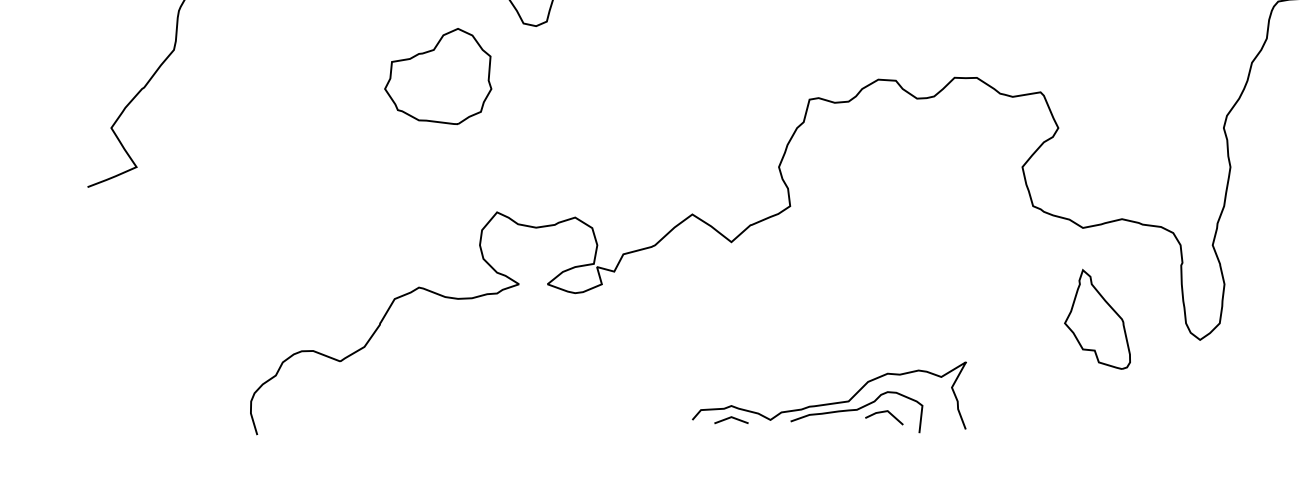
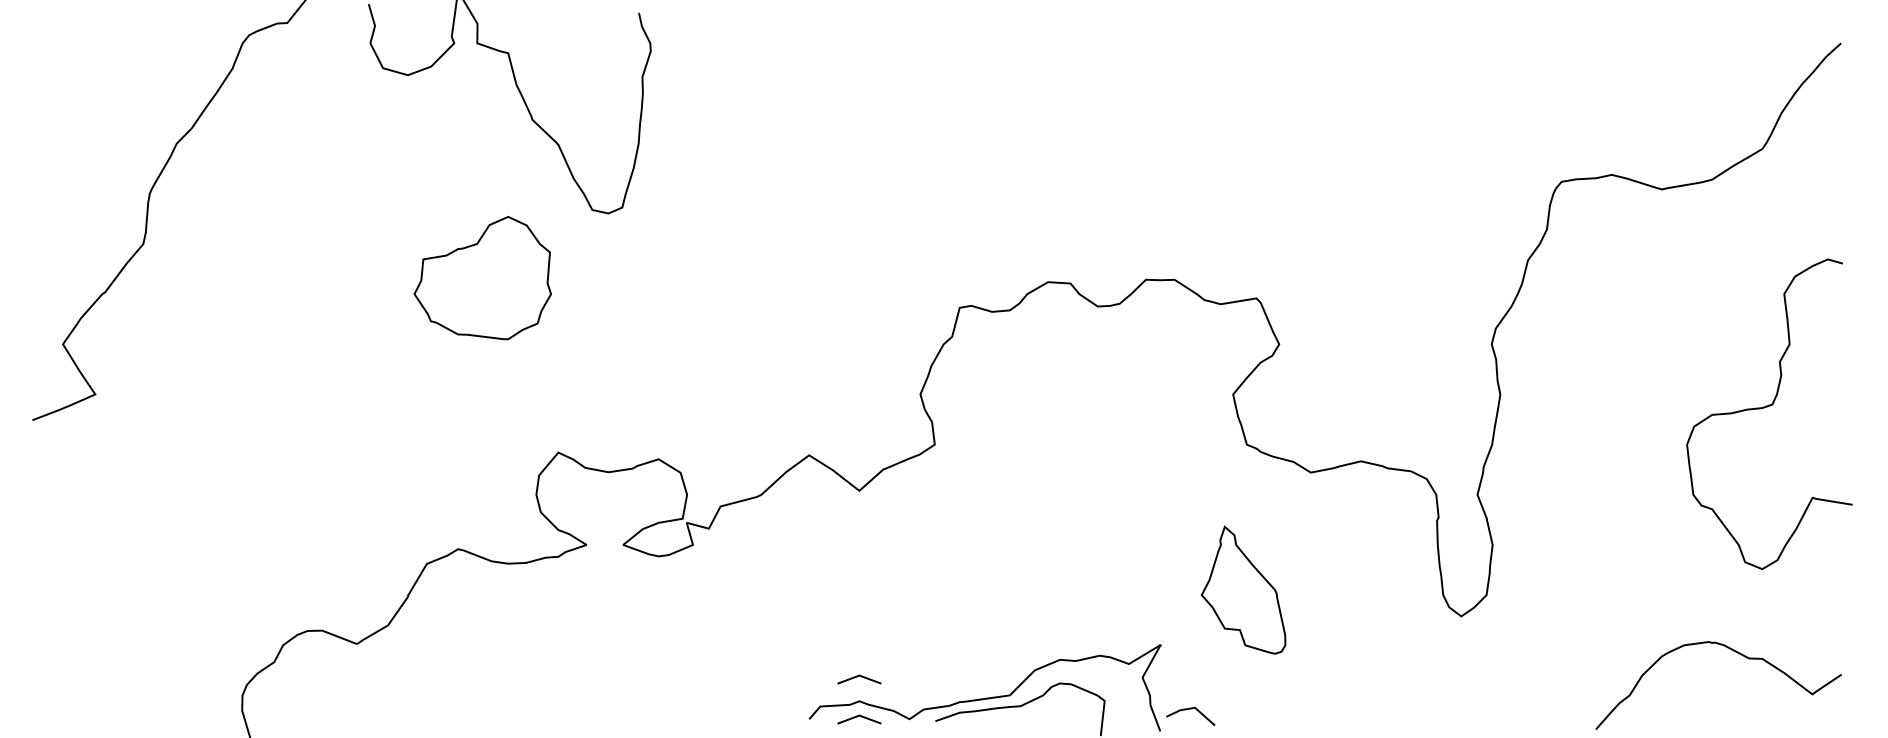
part: (1097, 318) -> (1243, 589), moved
line: (729, 387) -> (857, 677), added
line: (884, 412) -> (1190, 709), moved

